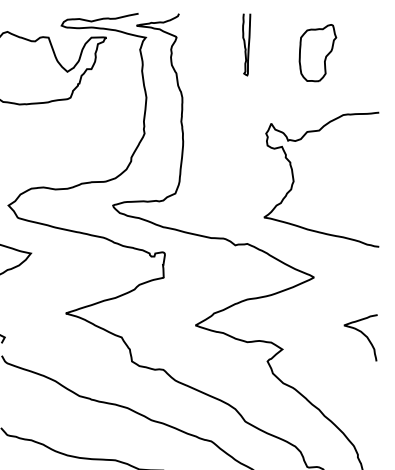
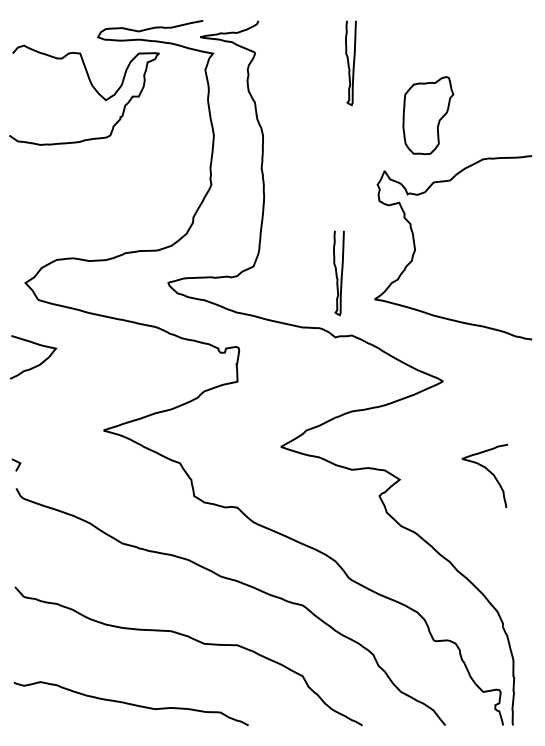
part: (318, 52) -> (428, 115), moved
curve: (236, 198) -> (337, 273), added
curve: (363, 334) -> (488, 471), moved

